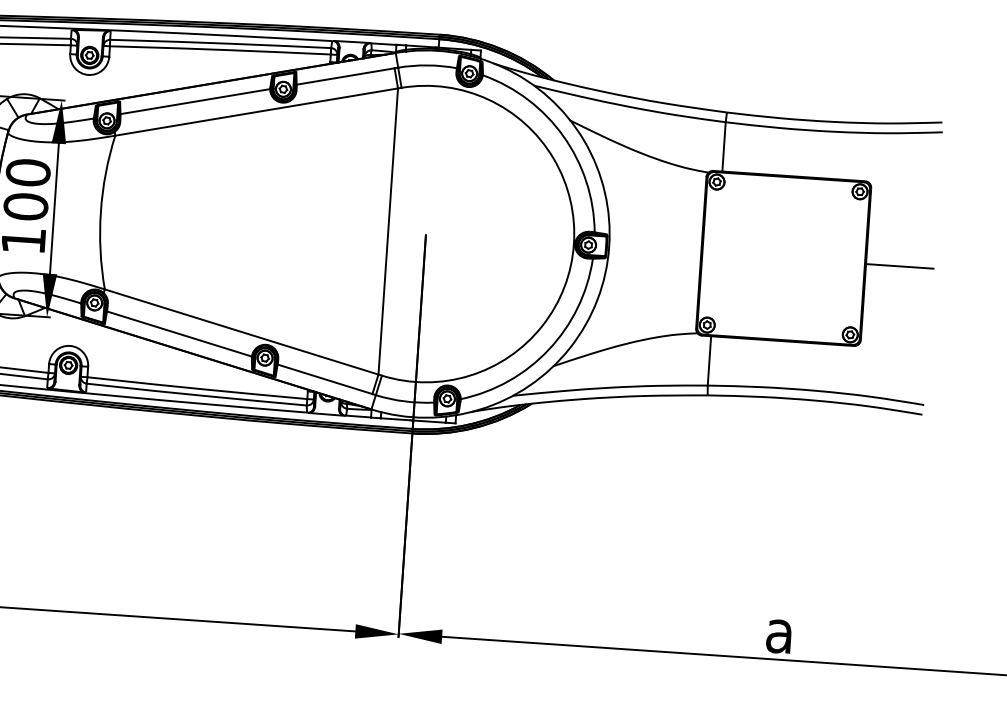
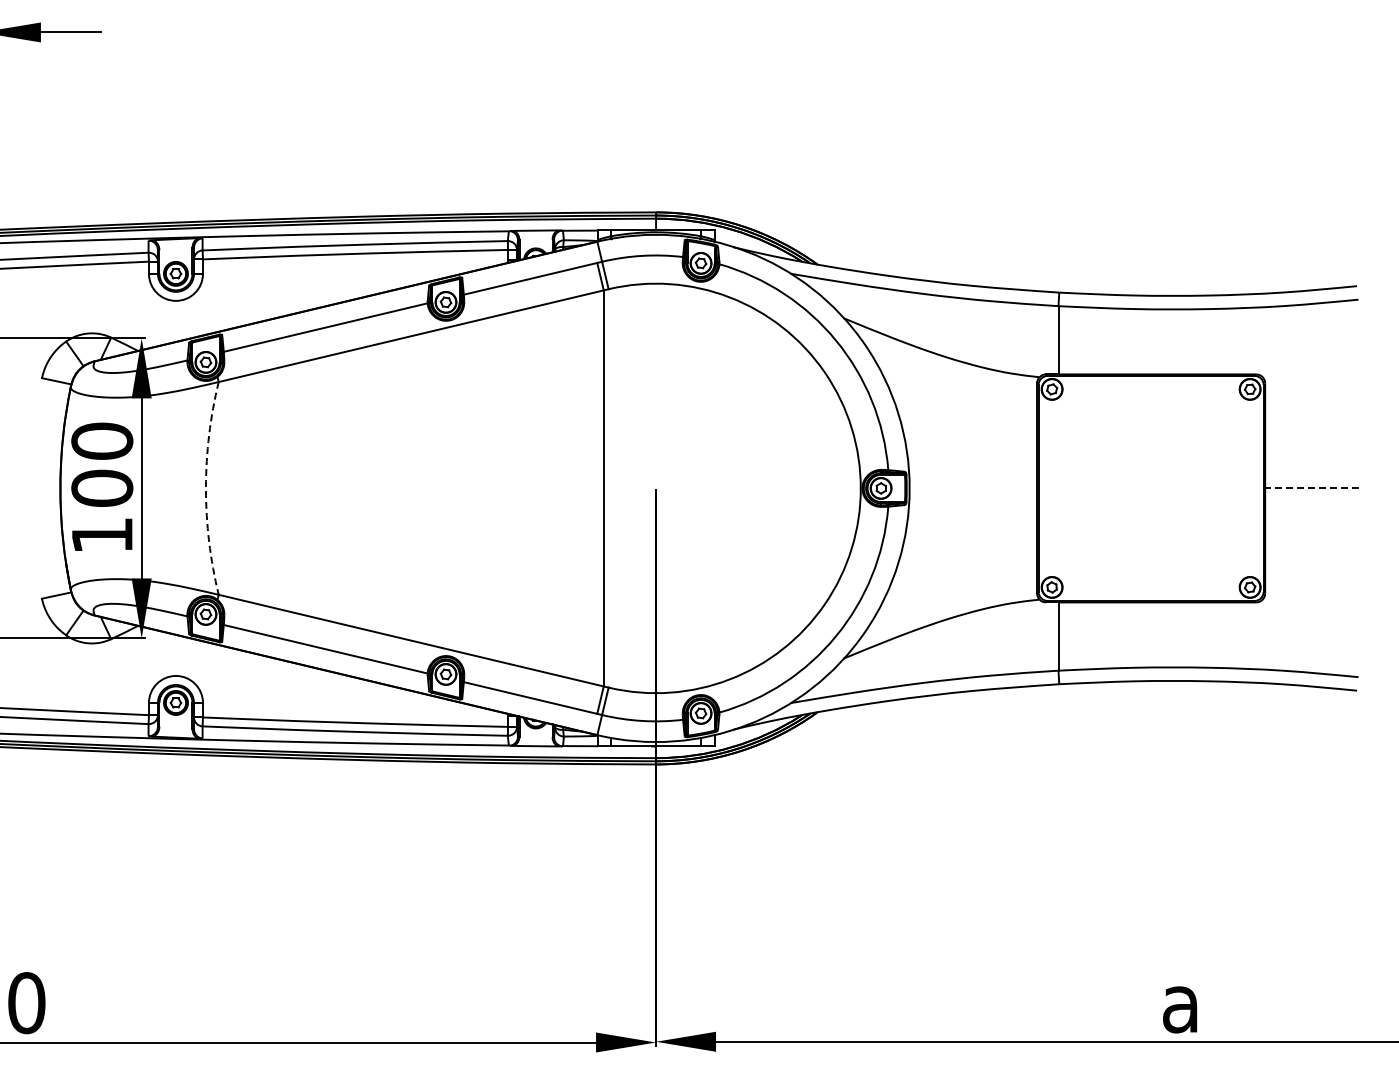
arc: (100, 211) -> (205, 488), solid -> dashed
line: (899, 266) -> (1311, 488), solid -> dashed

